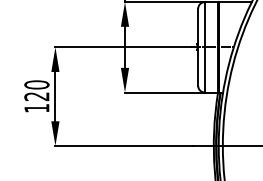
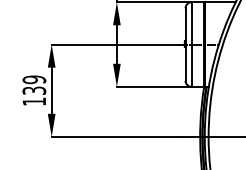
text: (36, 90) -> (33, 85), 120 -> 139

